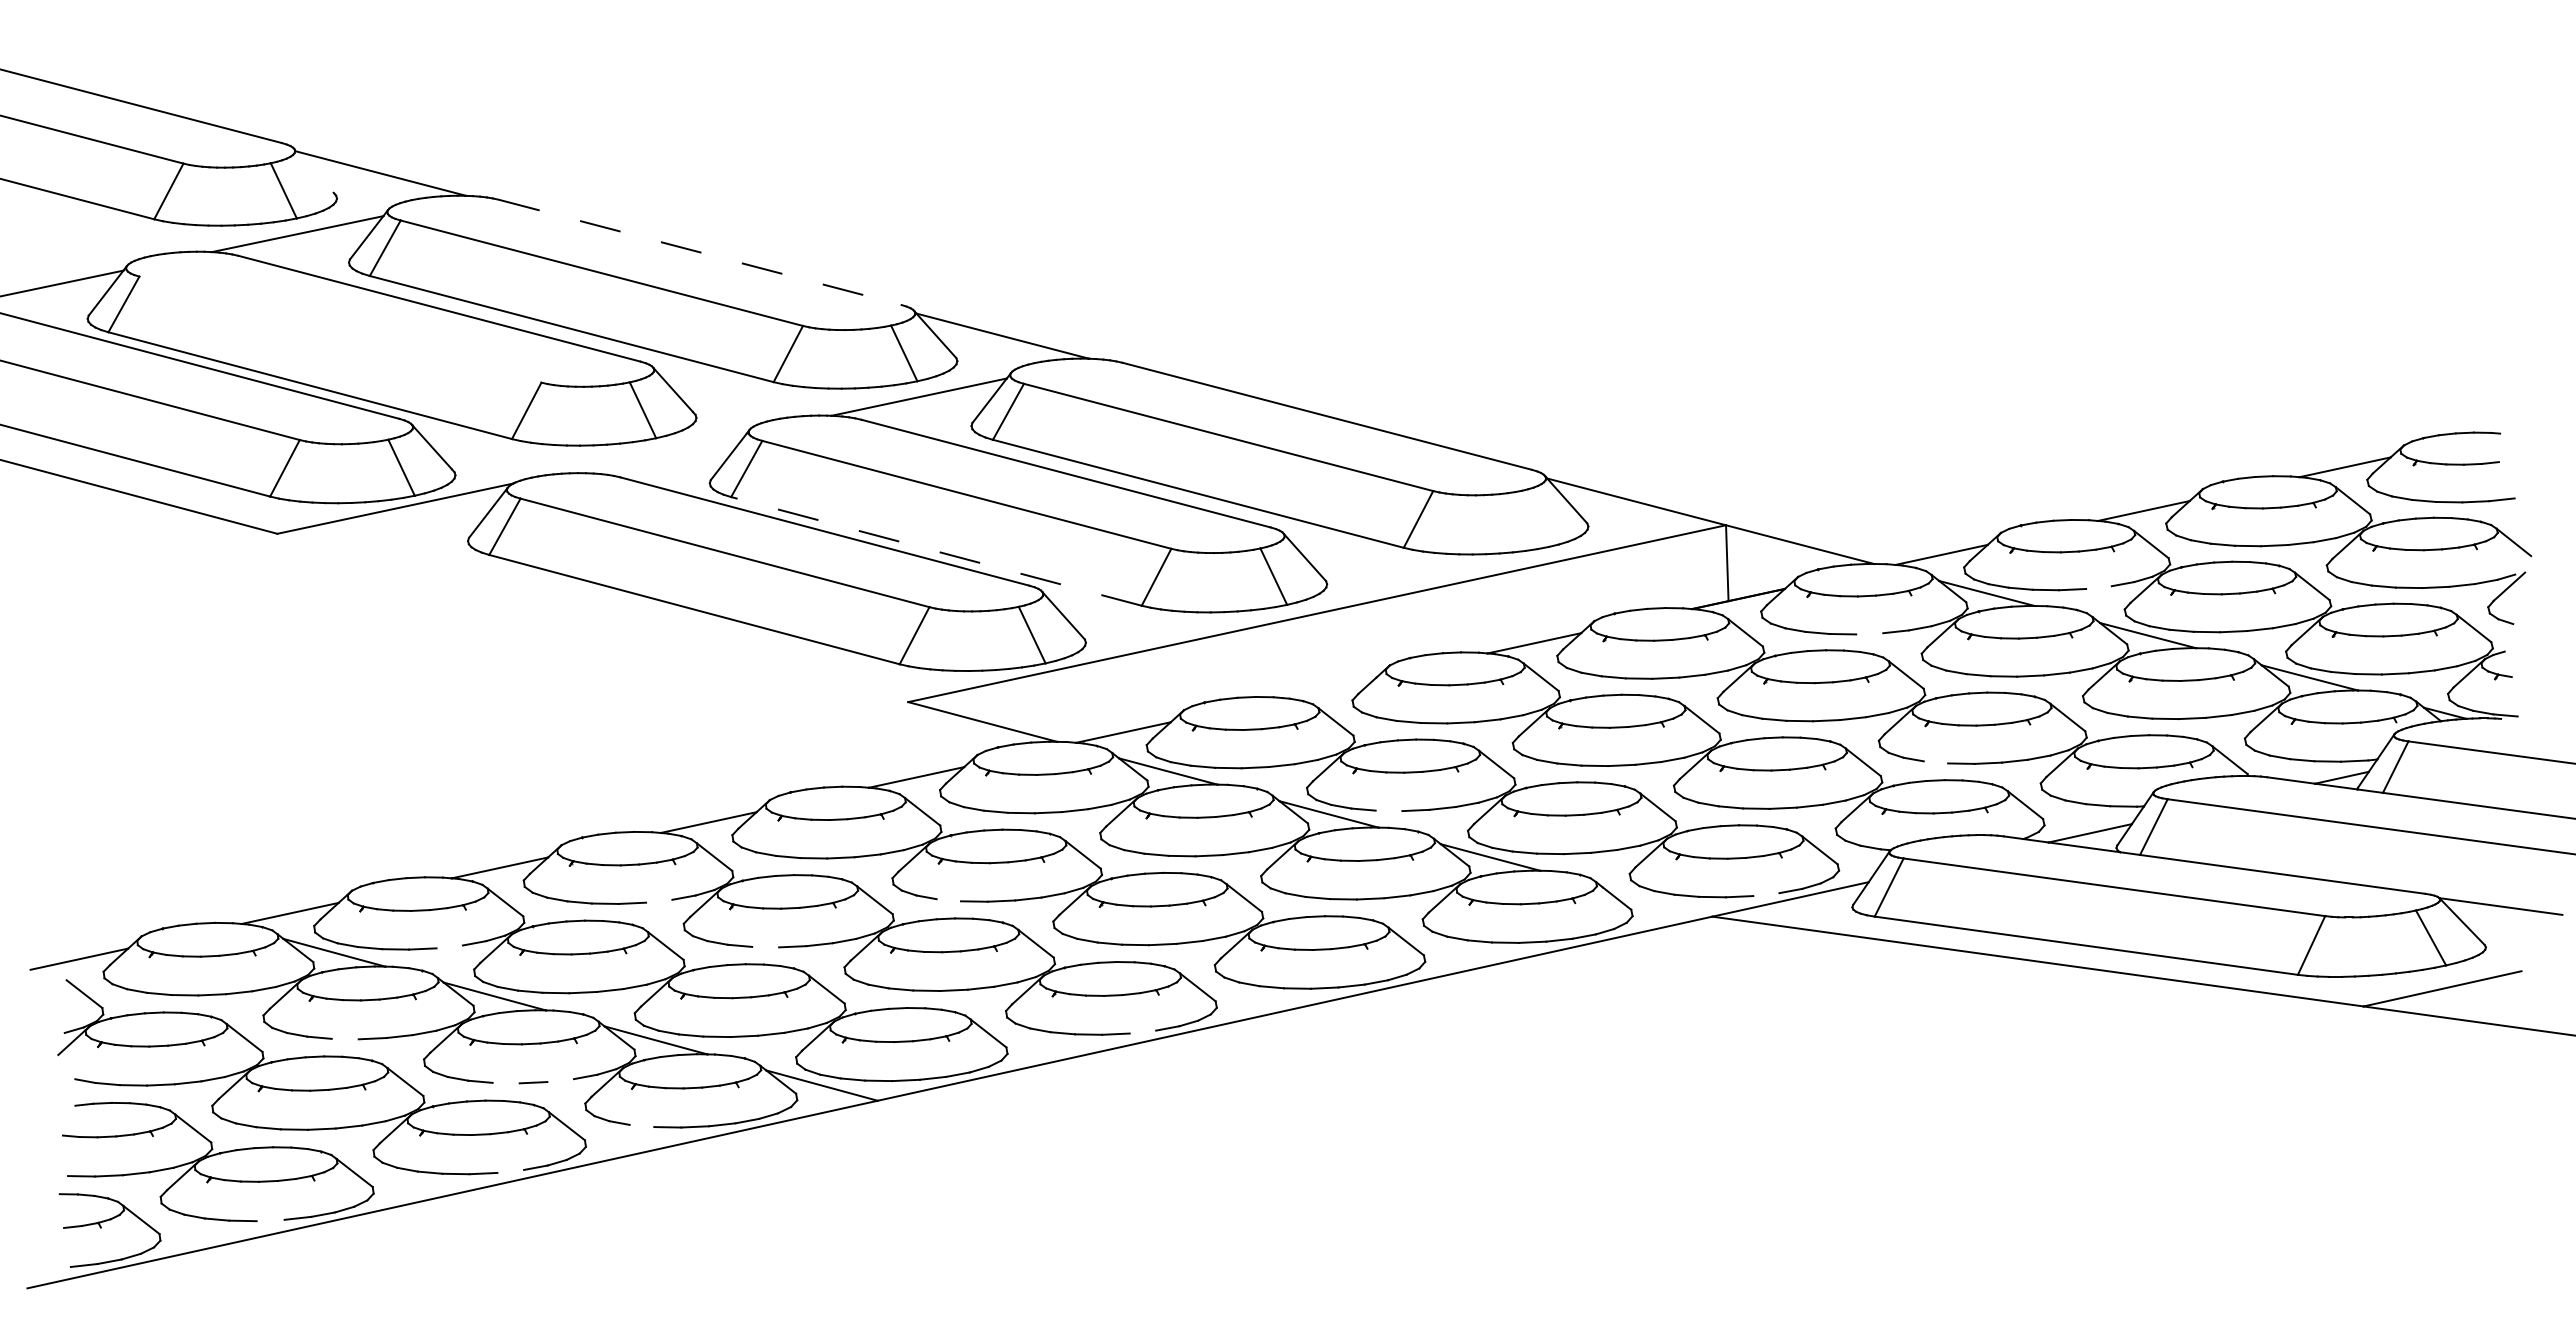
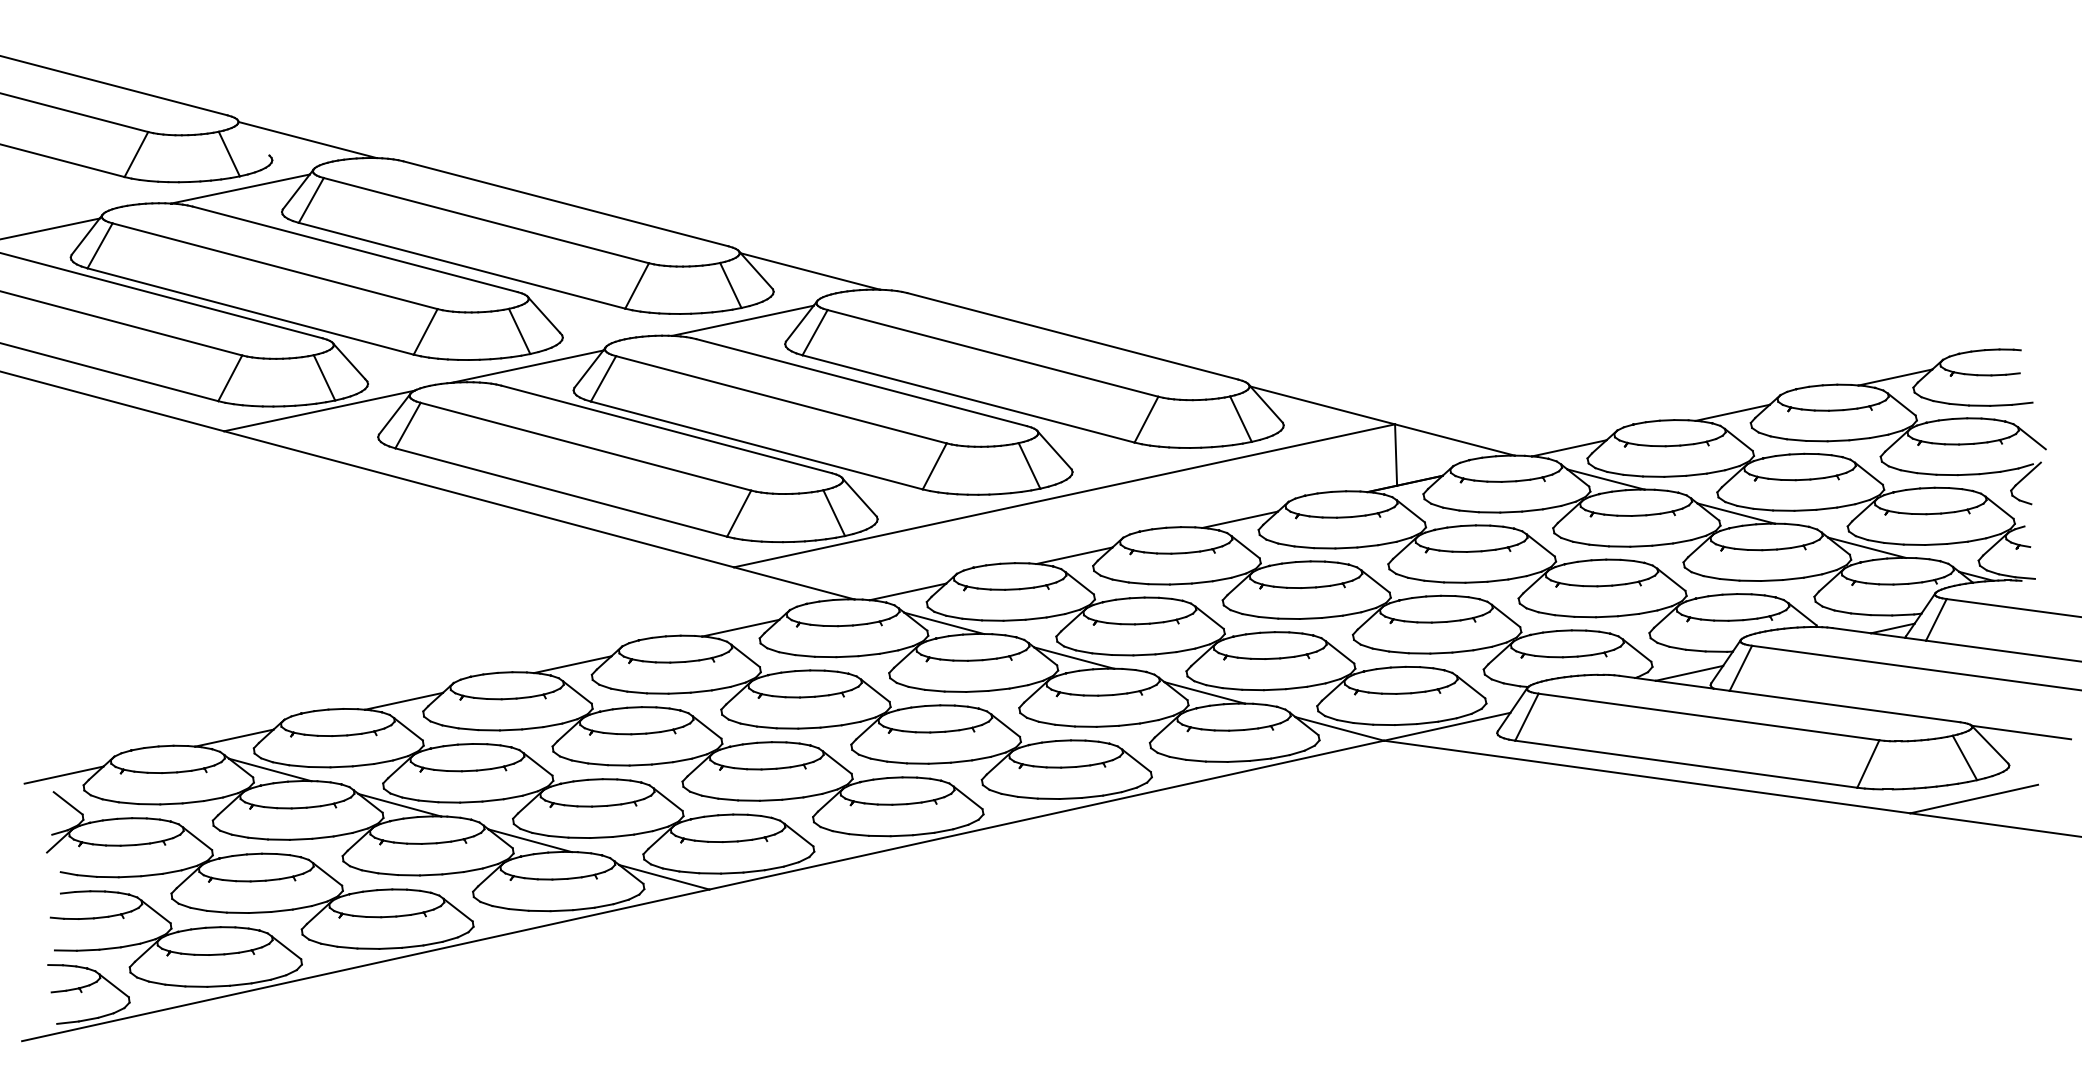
line: (700, 252) -> (566, 203), dashed -> solid
line: (340, 329) -> (275, 266), added
line: (652, 453) -> (527, 366), added
line: (1535, 518) -> (1241, 418), added
line: (935, 551) -> (756, 445), dashed -> solid
line: (2098, 587) -> (1696, 474), added
line: (592, 617) -> (478, 498), added
line: (1869, 633) -> (1511, 511), added
line: (1329, 687) -> (1074, 555), added
line: (1935, 762) -> (1564, 616), added
line: (1388, 810) -> (1122, 654), added
line: (1766, 894) -> (1427, 722), added
line: (659, 900) -> (532, 727), added
line: (948, 900) -> (766, 727), added
line: (1657, 901) -> (1339, 728), added
line: (449, 946) -> (363, 764), added
line: (765, 946) -> (618, 764), added
line: (1142, 1031) -> (923, 833), added
line: (344, 1038) -> (278, 839), added
line: (560, 1080) -> (452, 873), added
line: (505, 1082) -> (408, 874), added
line: (641, 1125) -> (518, 909), added
line: (510, 1170) -> (412, 945), added
line: (270, 1220) -> (218, 986), added

